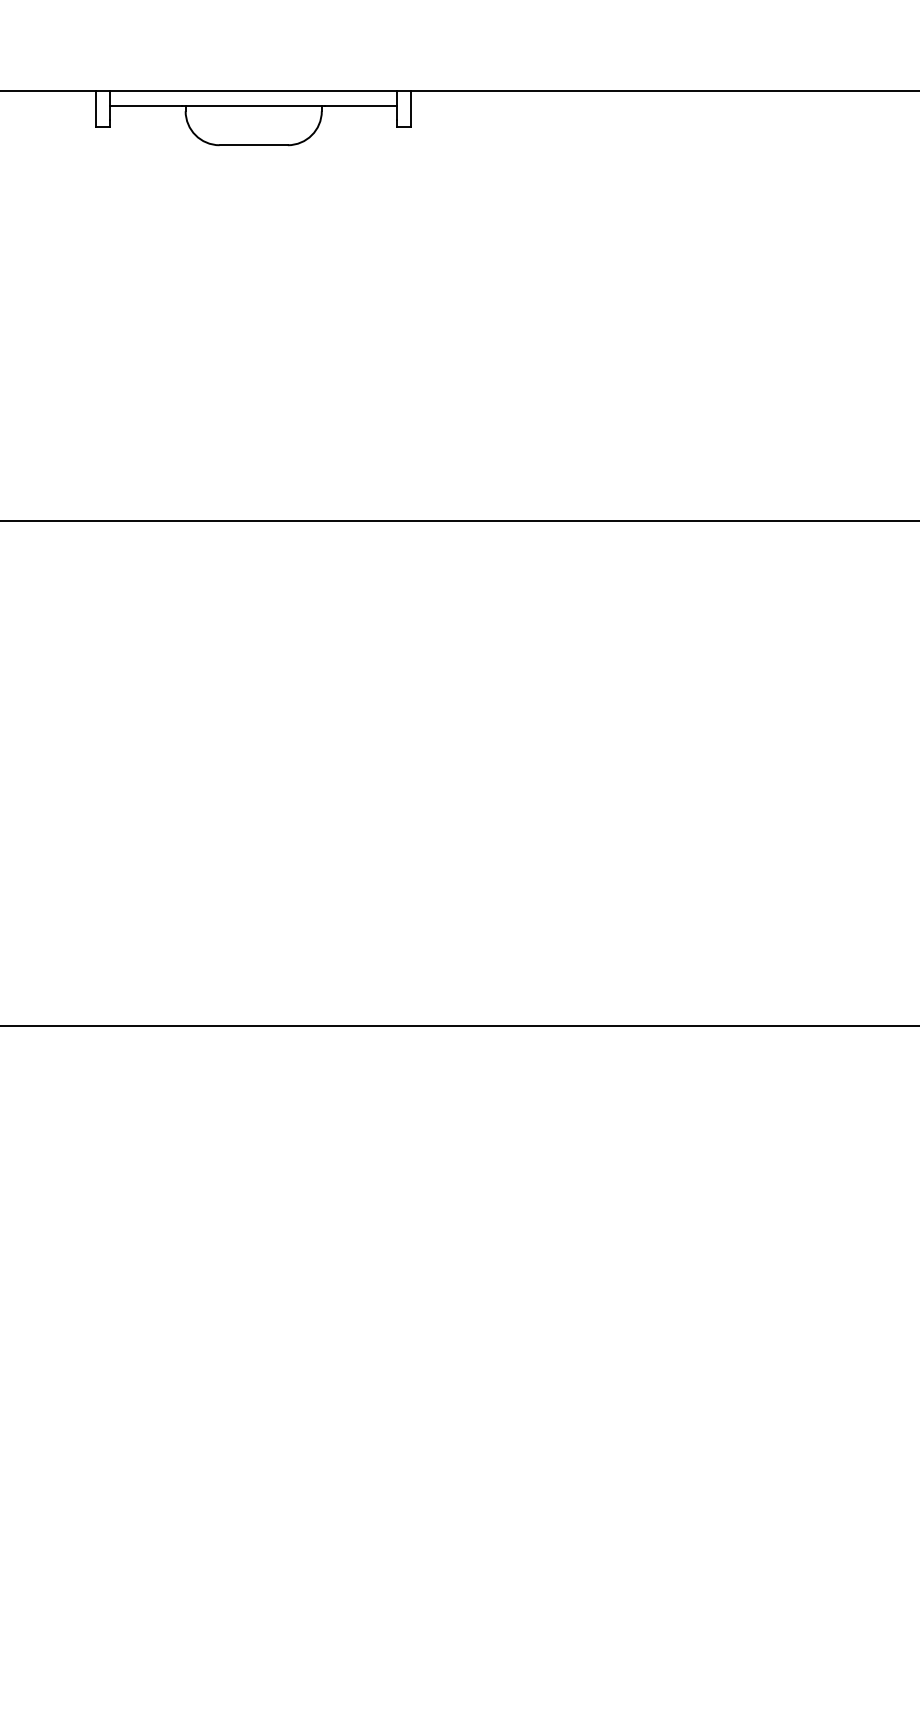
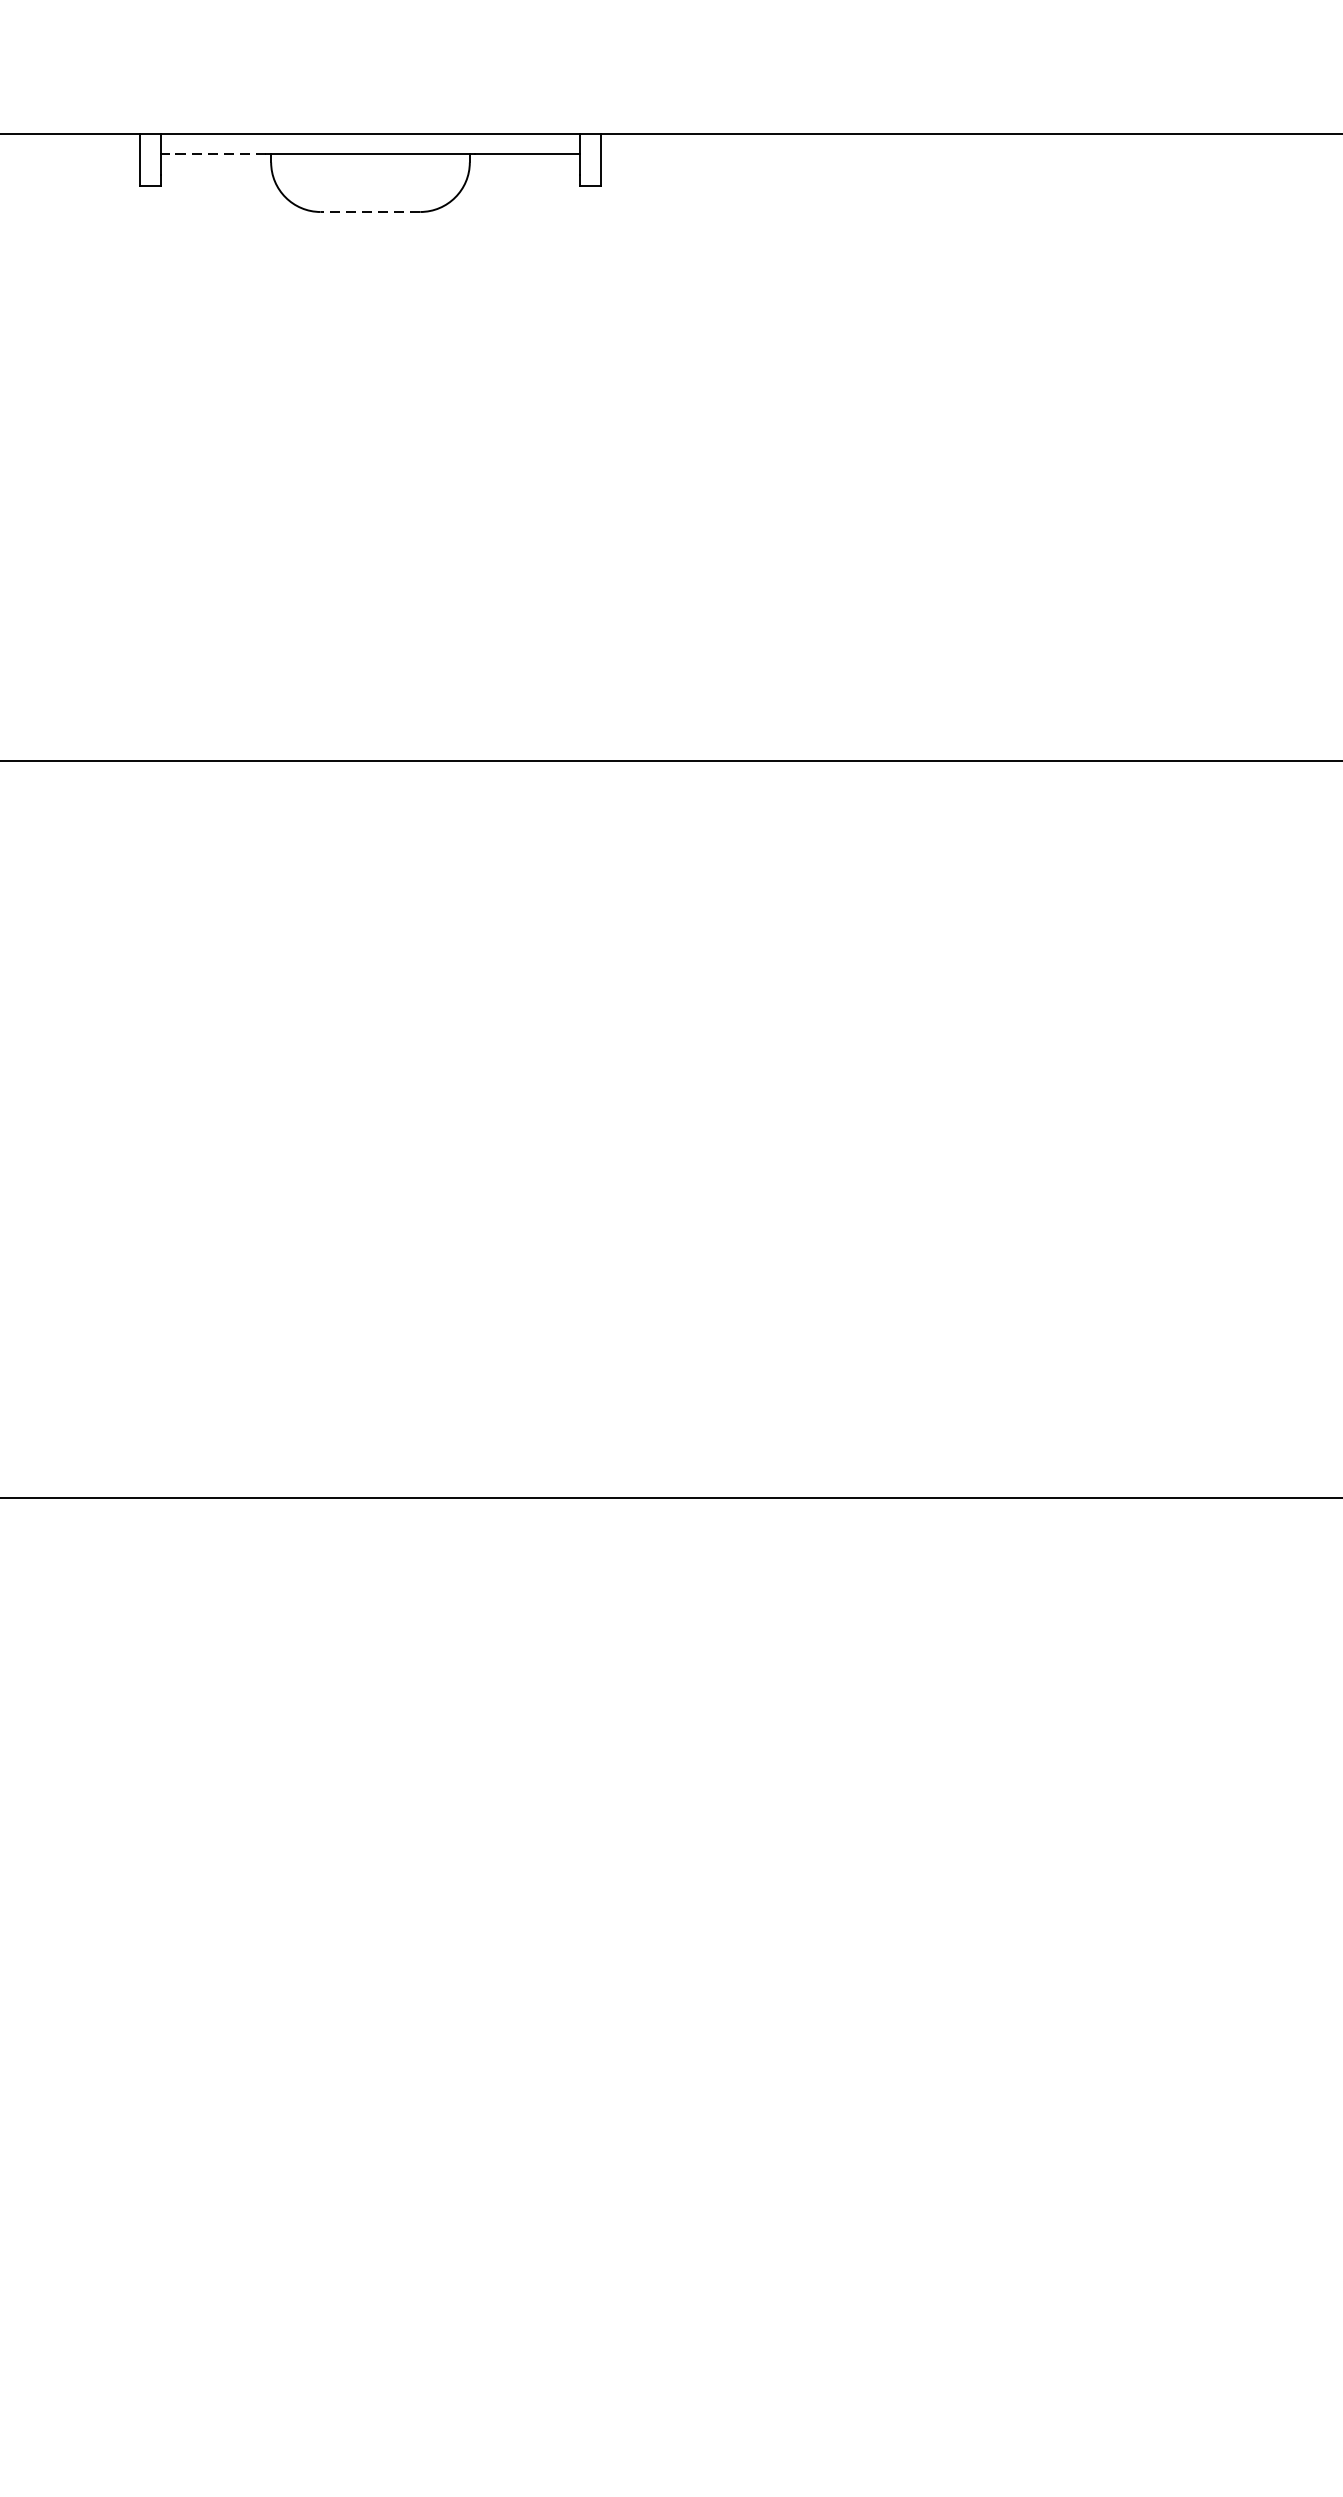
line: (146, 105) -> (214, 154), solid -> dashed
line: (253, 145) -> (370, 212), solid -> dashed

